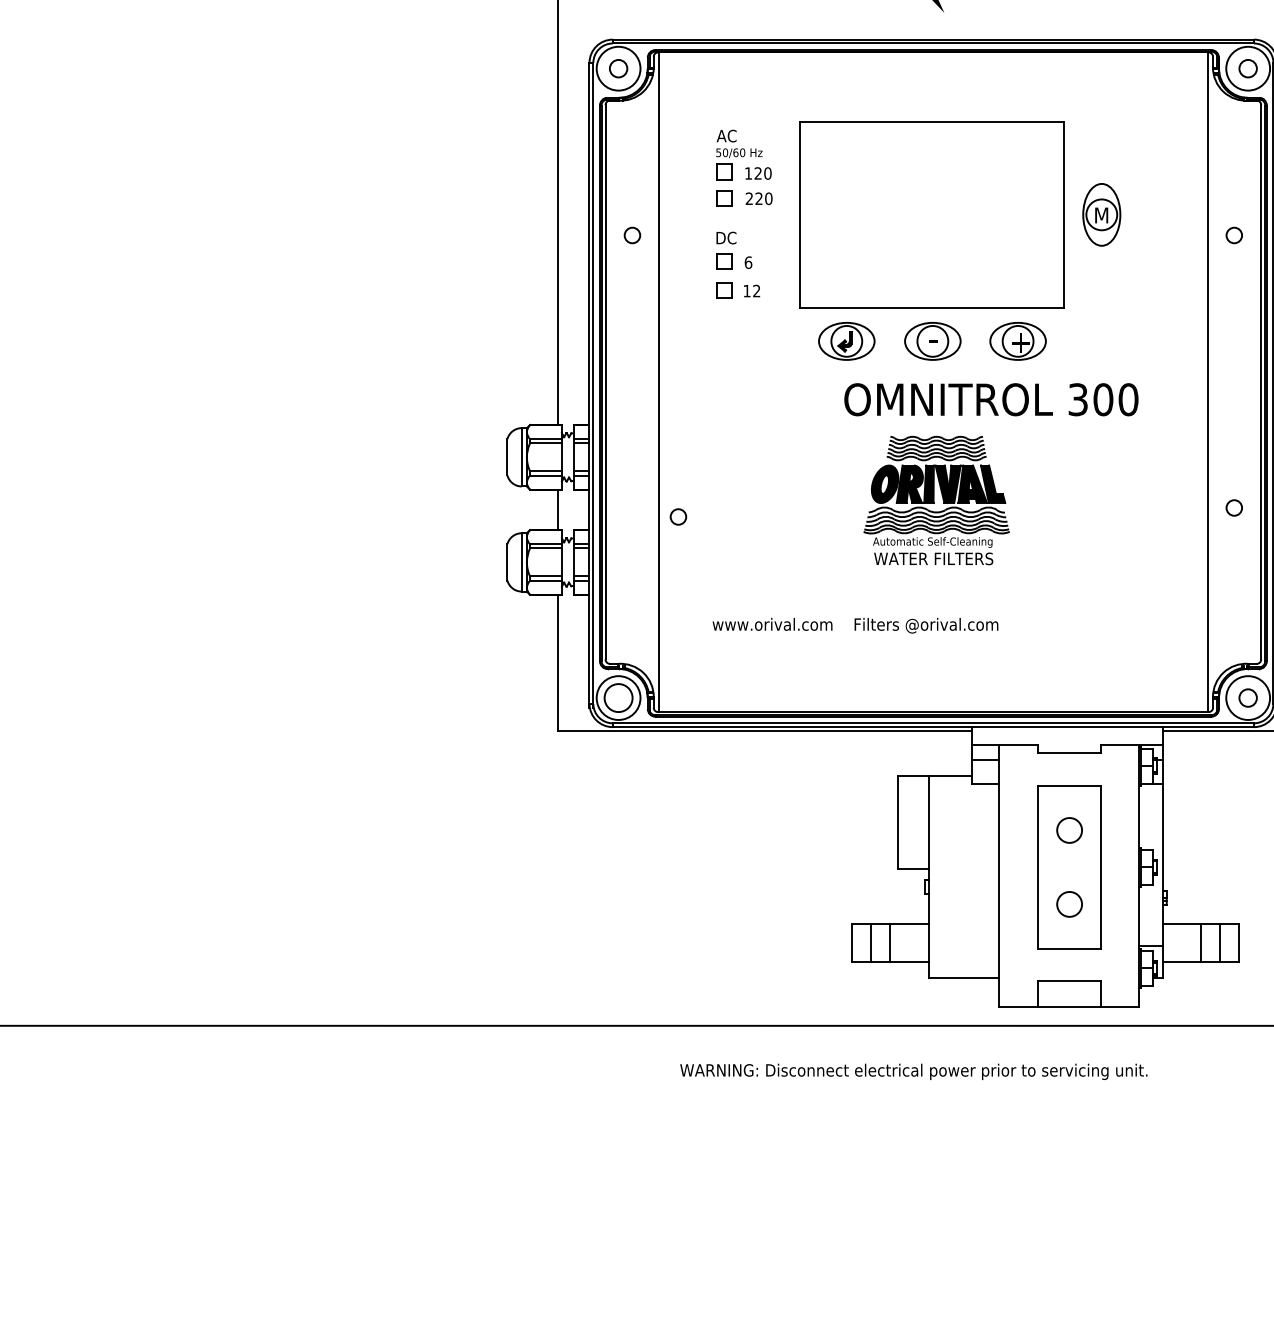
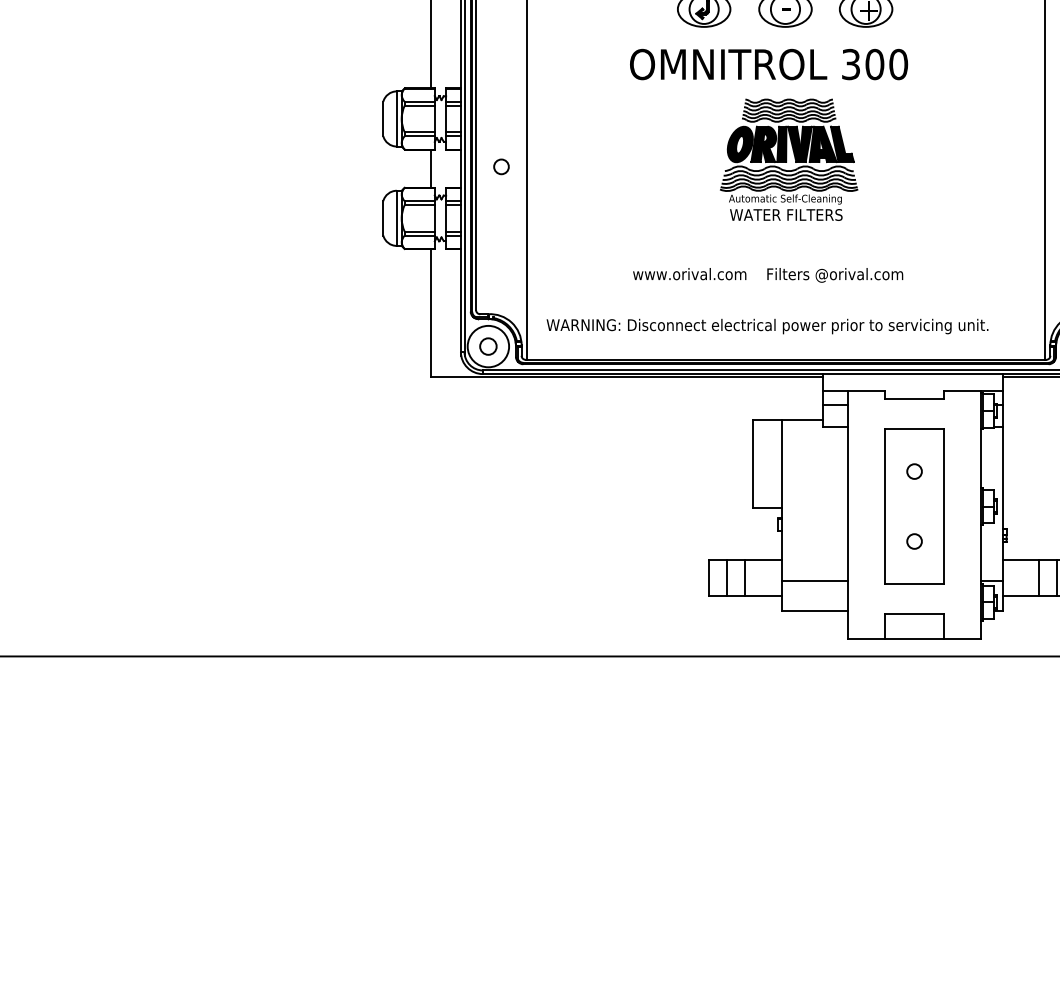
text: (991, 399) -> (769, 64), moved
circle: (678, 516) -> (501, 166), moved
text: (855, 625) -> (768, 275), moved
circle: (618, 697) -> (488, 346), size x0.62
circle: (1068, 829) -> (913, 470), size x0.62
circle: (1068, 903) -> (913, 540), size x0.62
line: (964, 945) -> (815, 580), added
text: (913, 1071) -> (767, 326), moved

